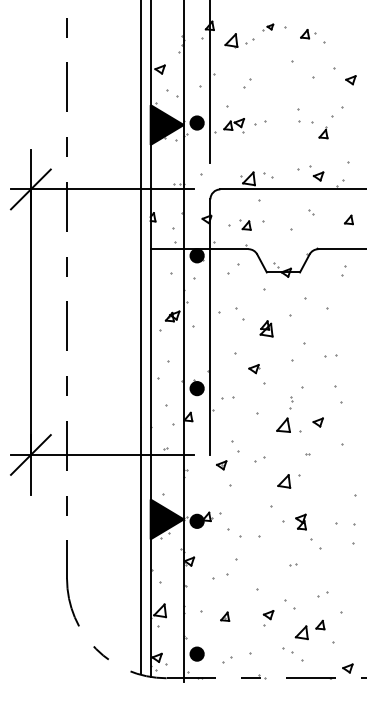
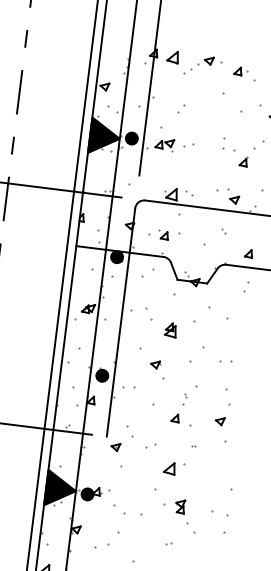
part: (268, 27) -> (206, 61), size x1.67
part: (231, 40) -> (173, 57), moved
part: (348, 219) -> (248, 253), moved
part: (317, 422) -> (219, 421), moved
part: (283, 425) -> (175, 418), size x0.62

